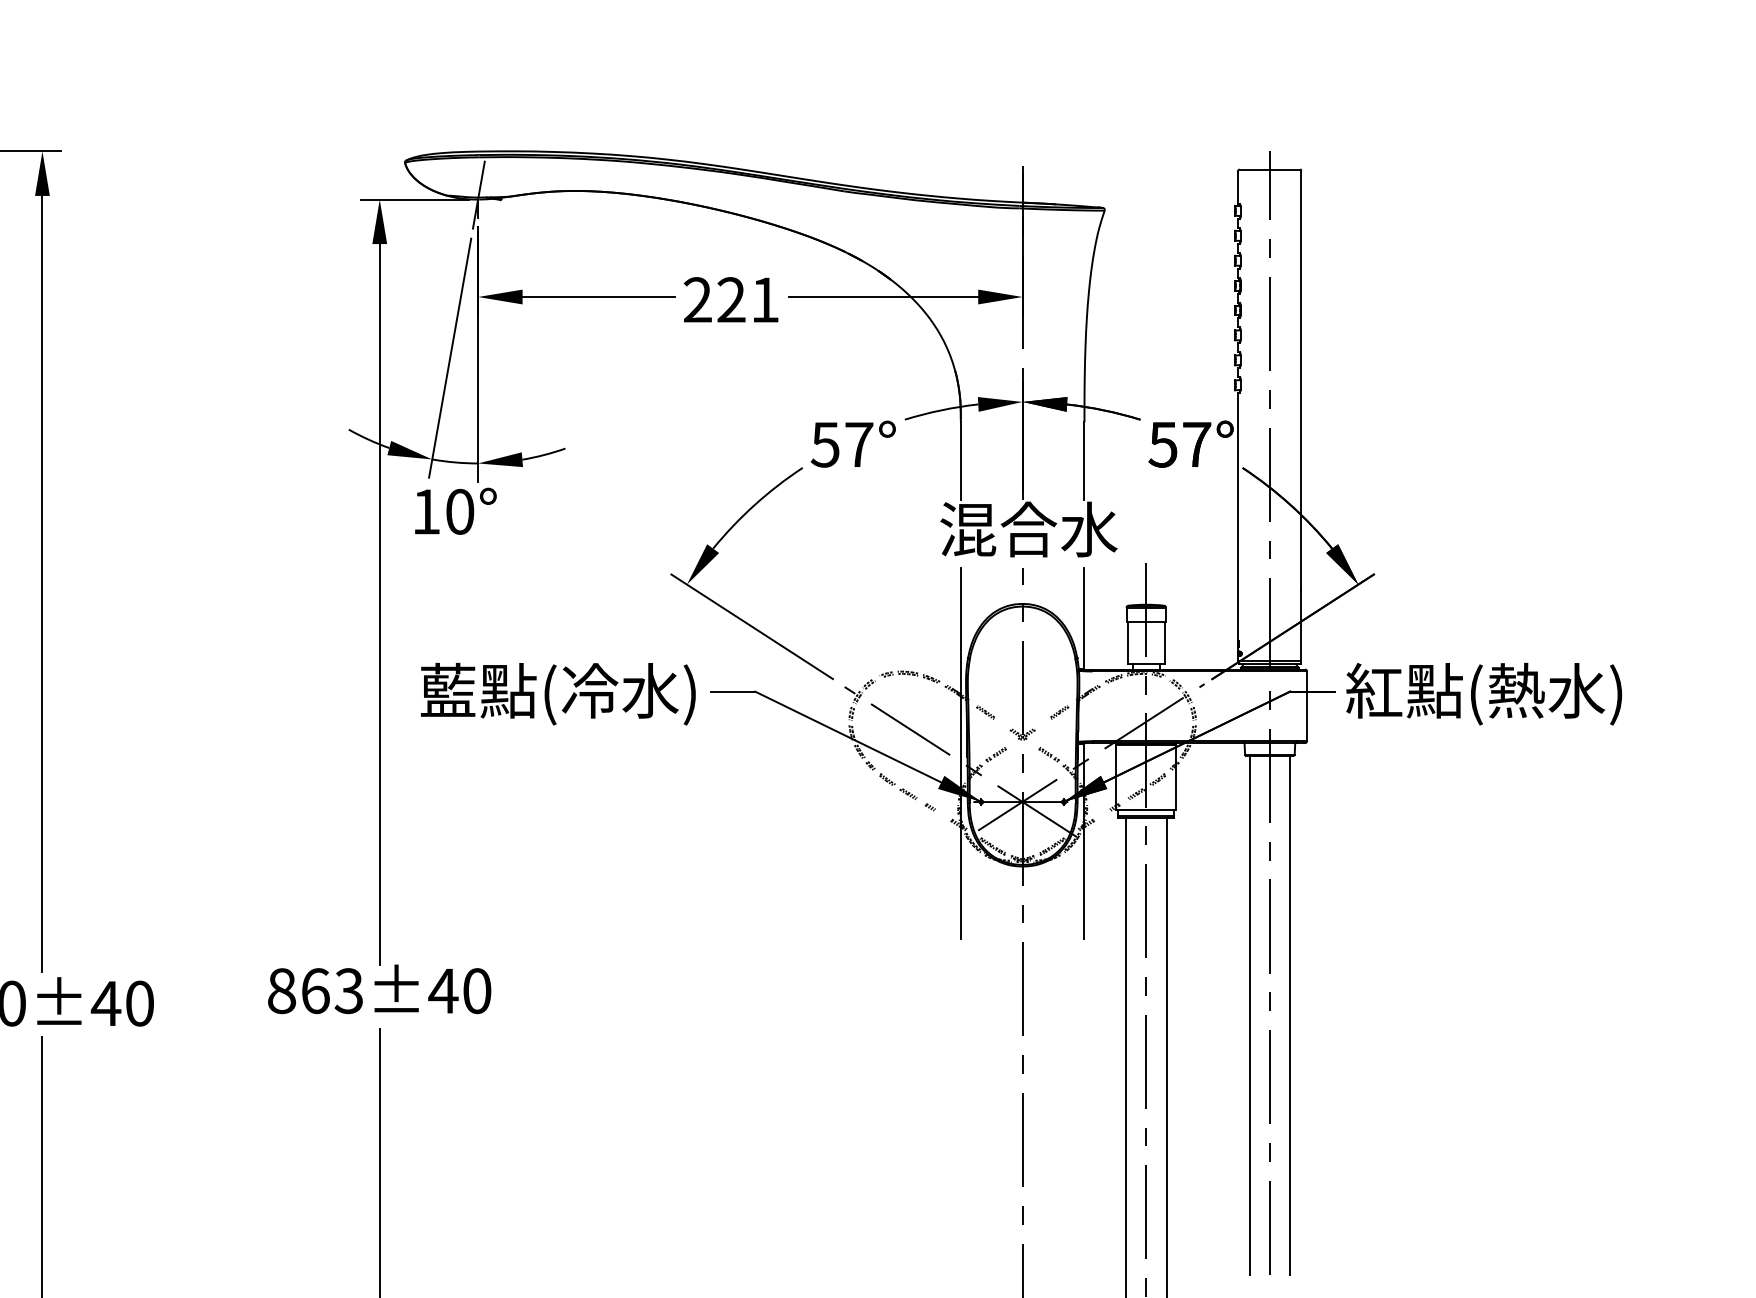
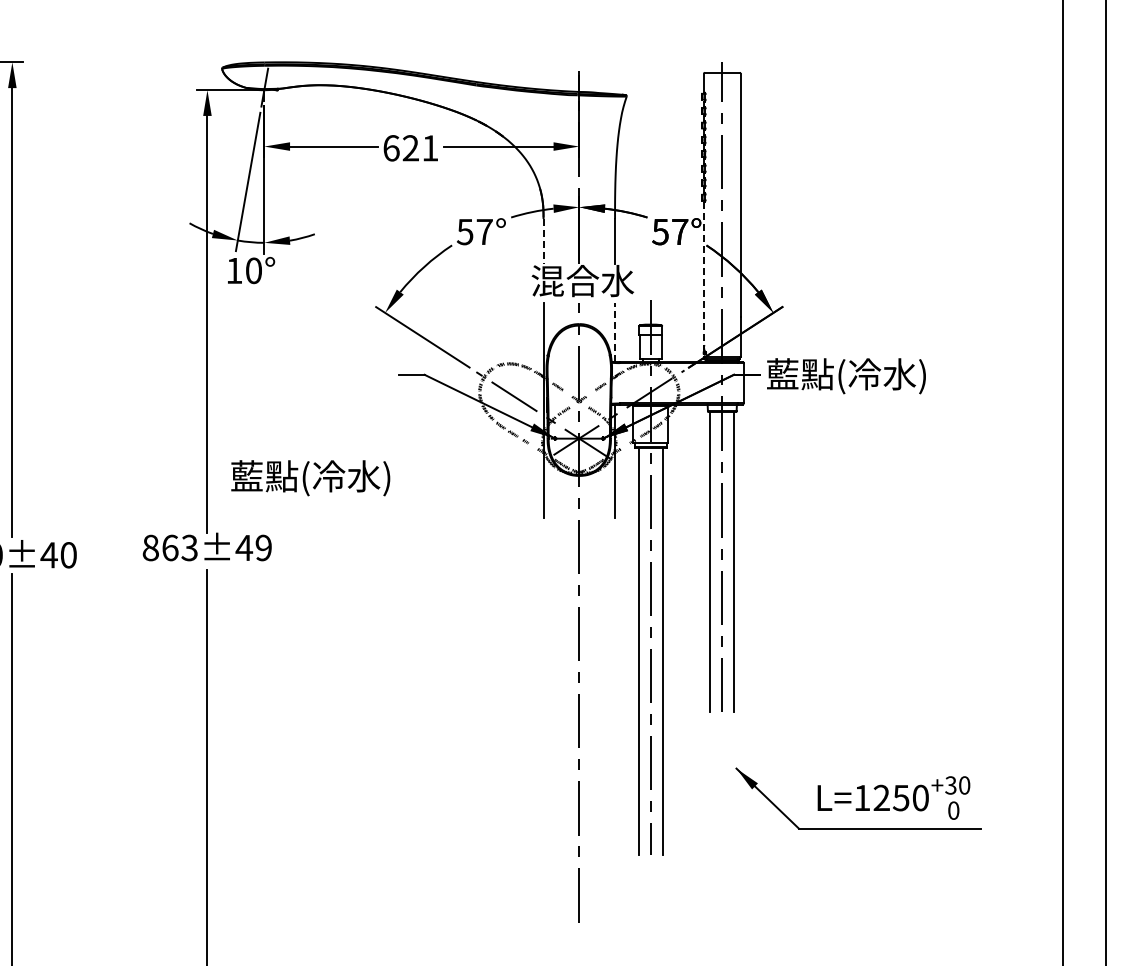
text: (697, 300) -> (391, 148), 221 -> 621
line: (960, 461) -> (543, 241), solid -> dashed
line: (1239, 526) -> (704, 279), solid -> dashed
line: (1085, 616) -> (615, 331), solid -> dashed
text: (1444, 691) -> (823, 374), 紅點(熱水) -> 藍點(冷水)
text: (557, 694) -> (310, 478), moved
text: (476, 990) -> (263, 547), 863±40 -> 863±49

